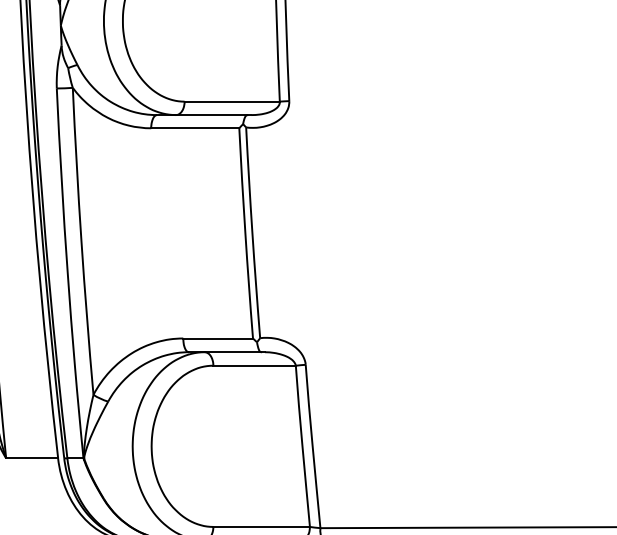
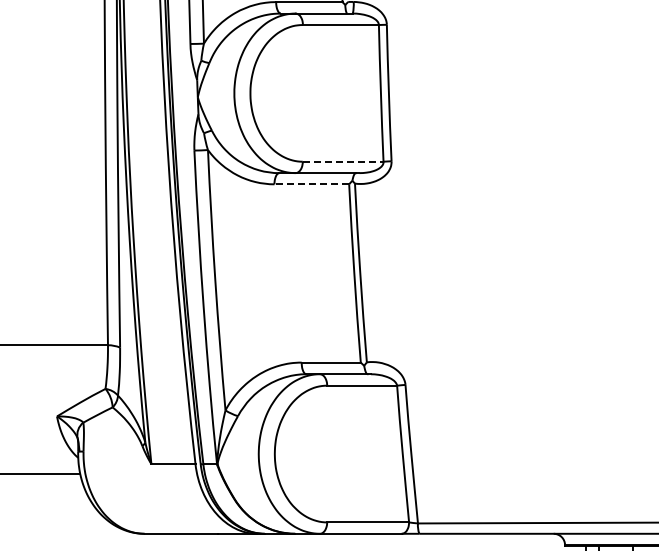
line: (232, 101) -> (343, 161), solid -> dashed
line: (194, 128) -> (311, 184), solid -> dashed

